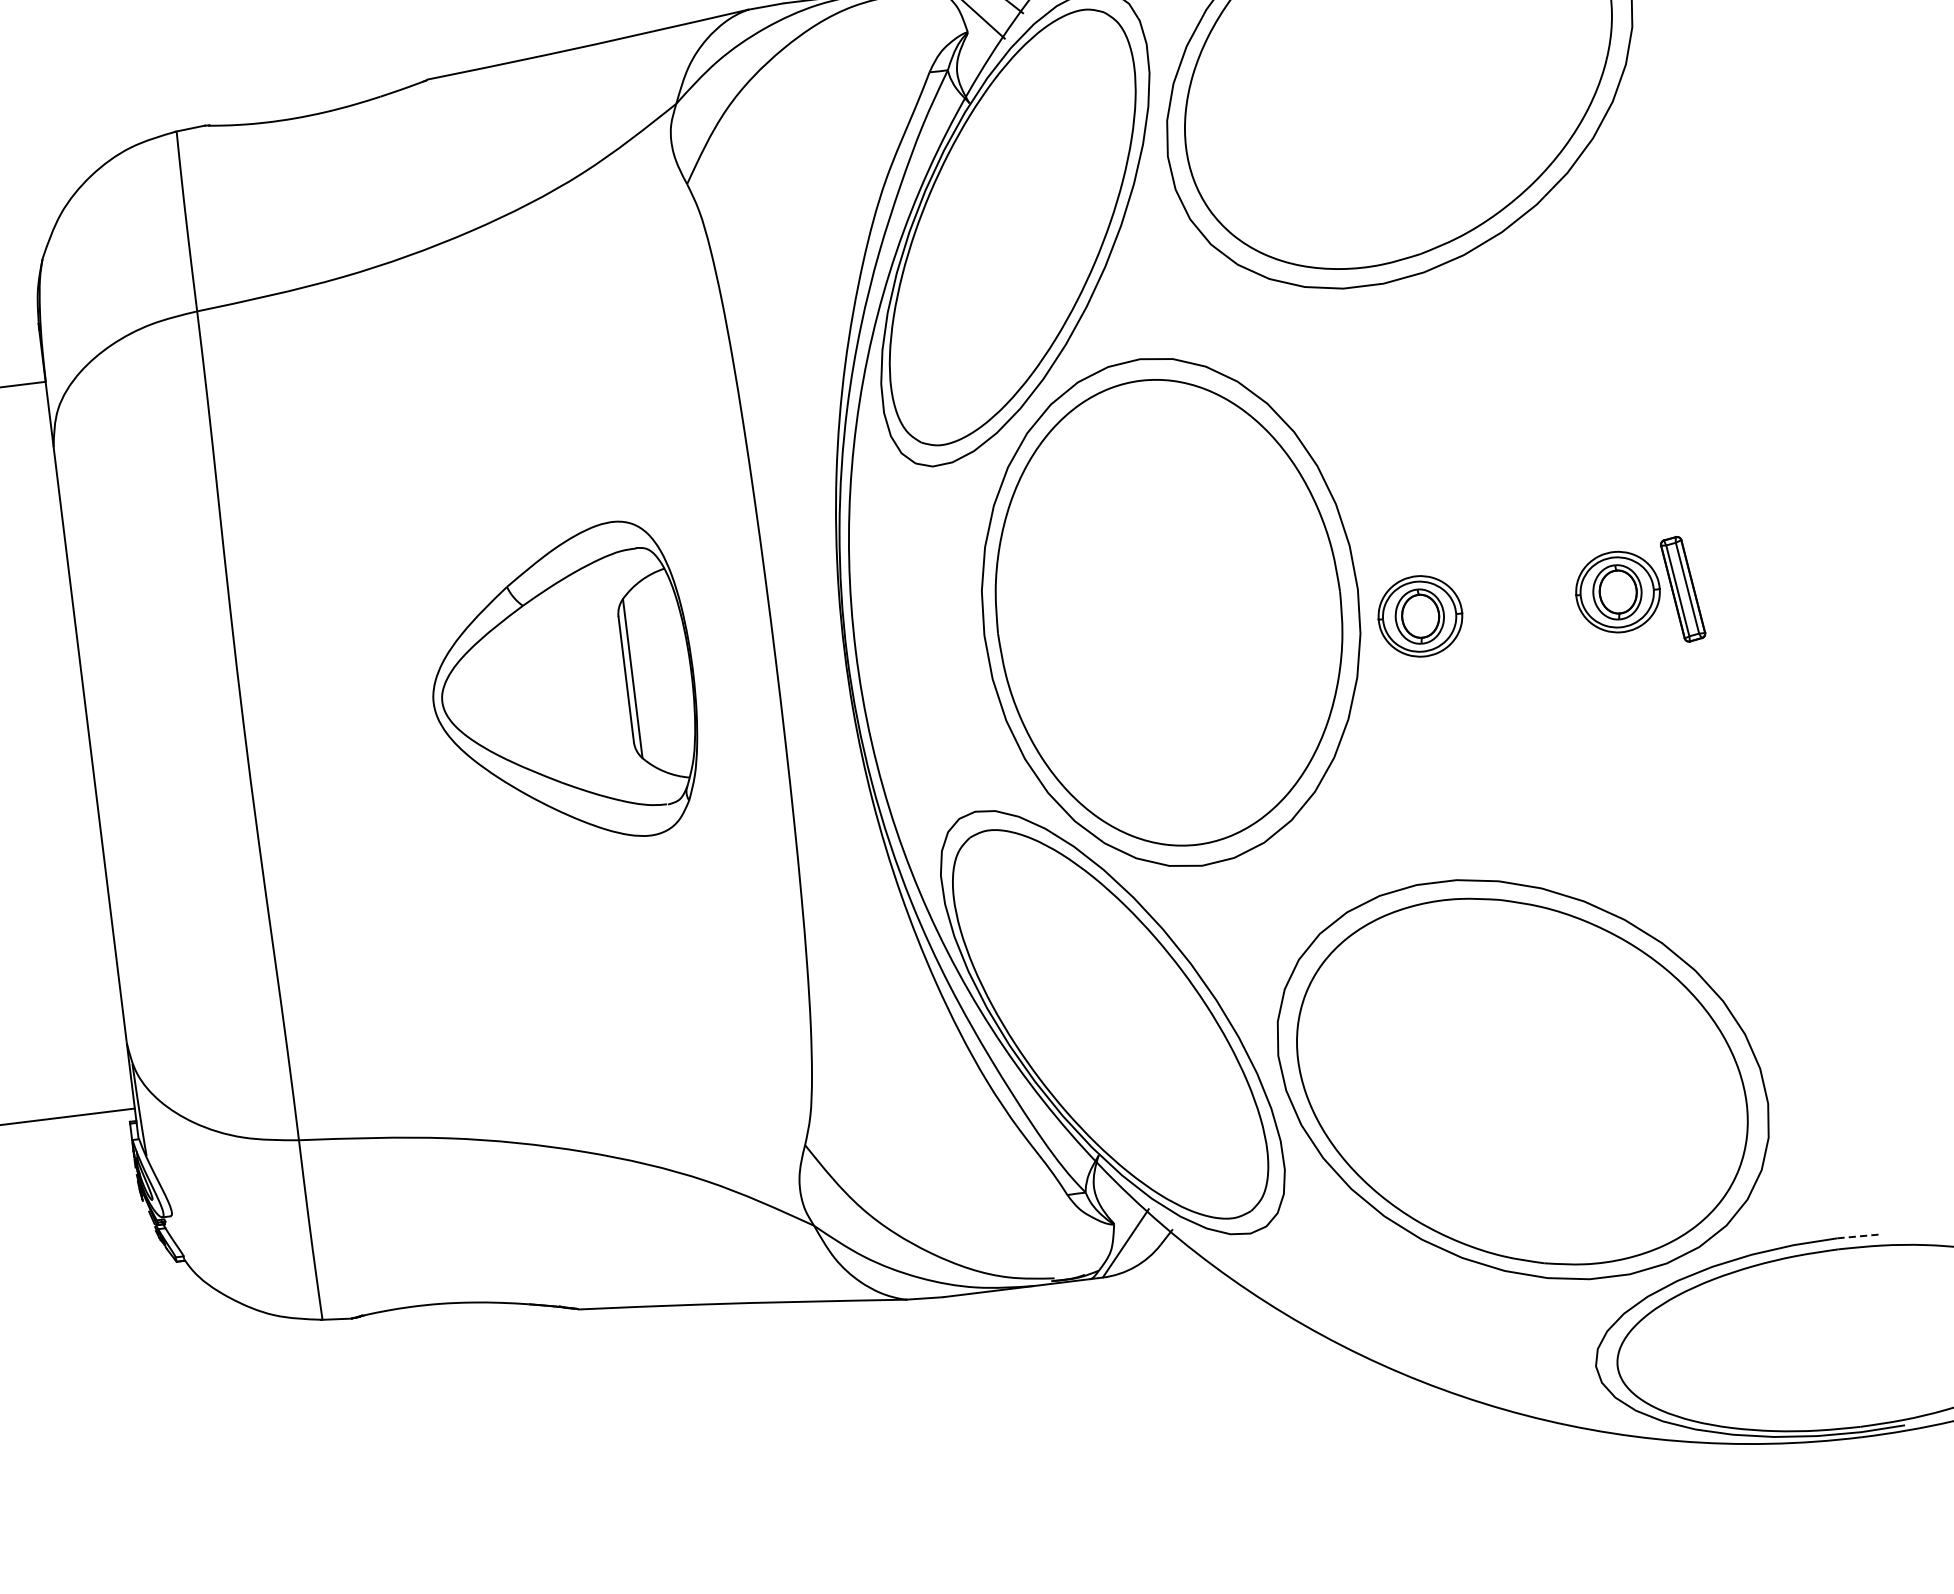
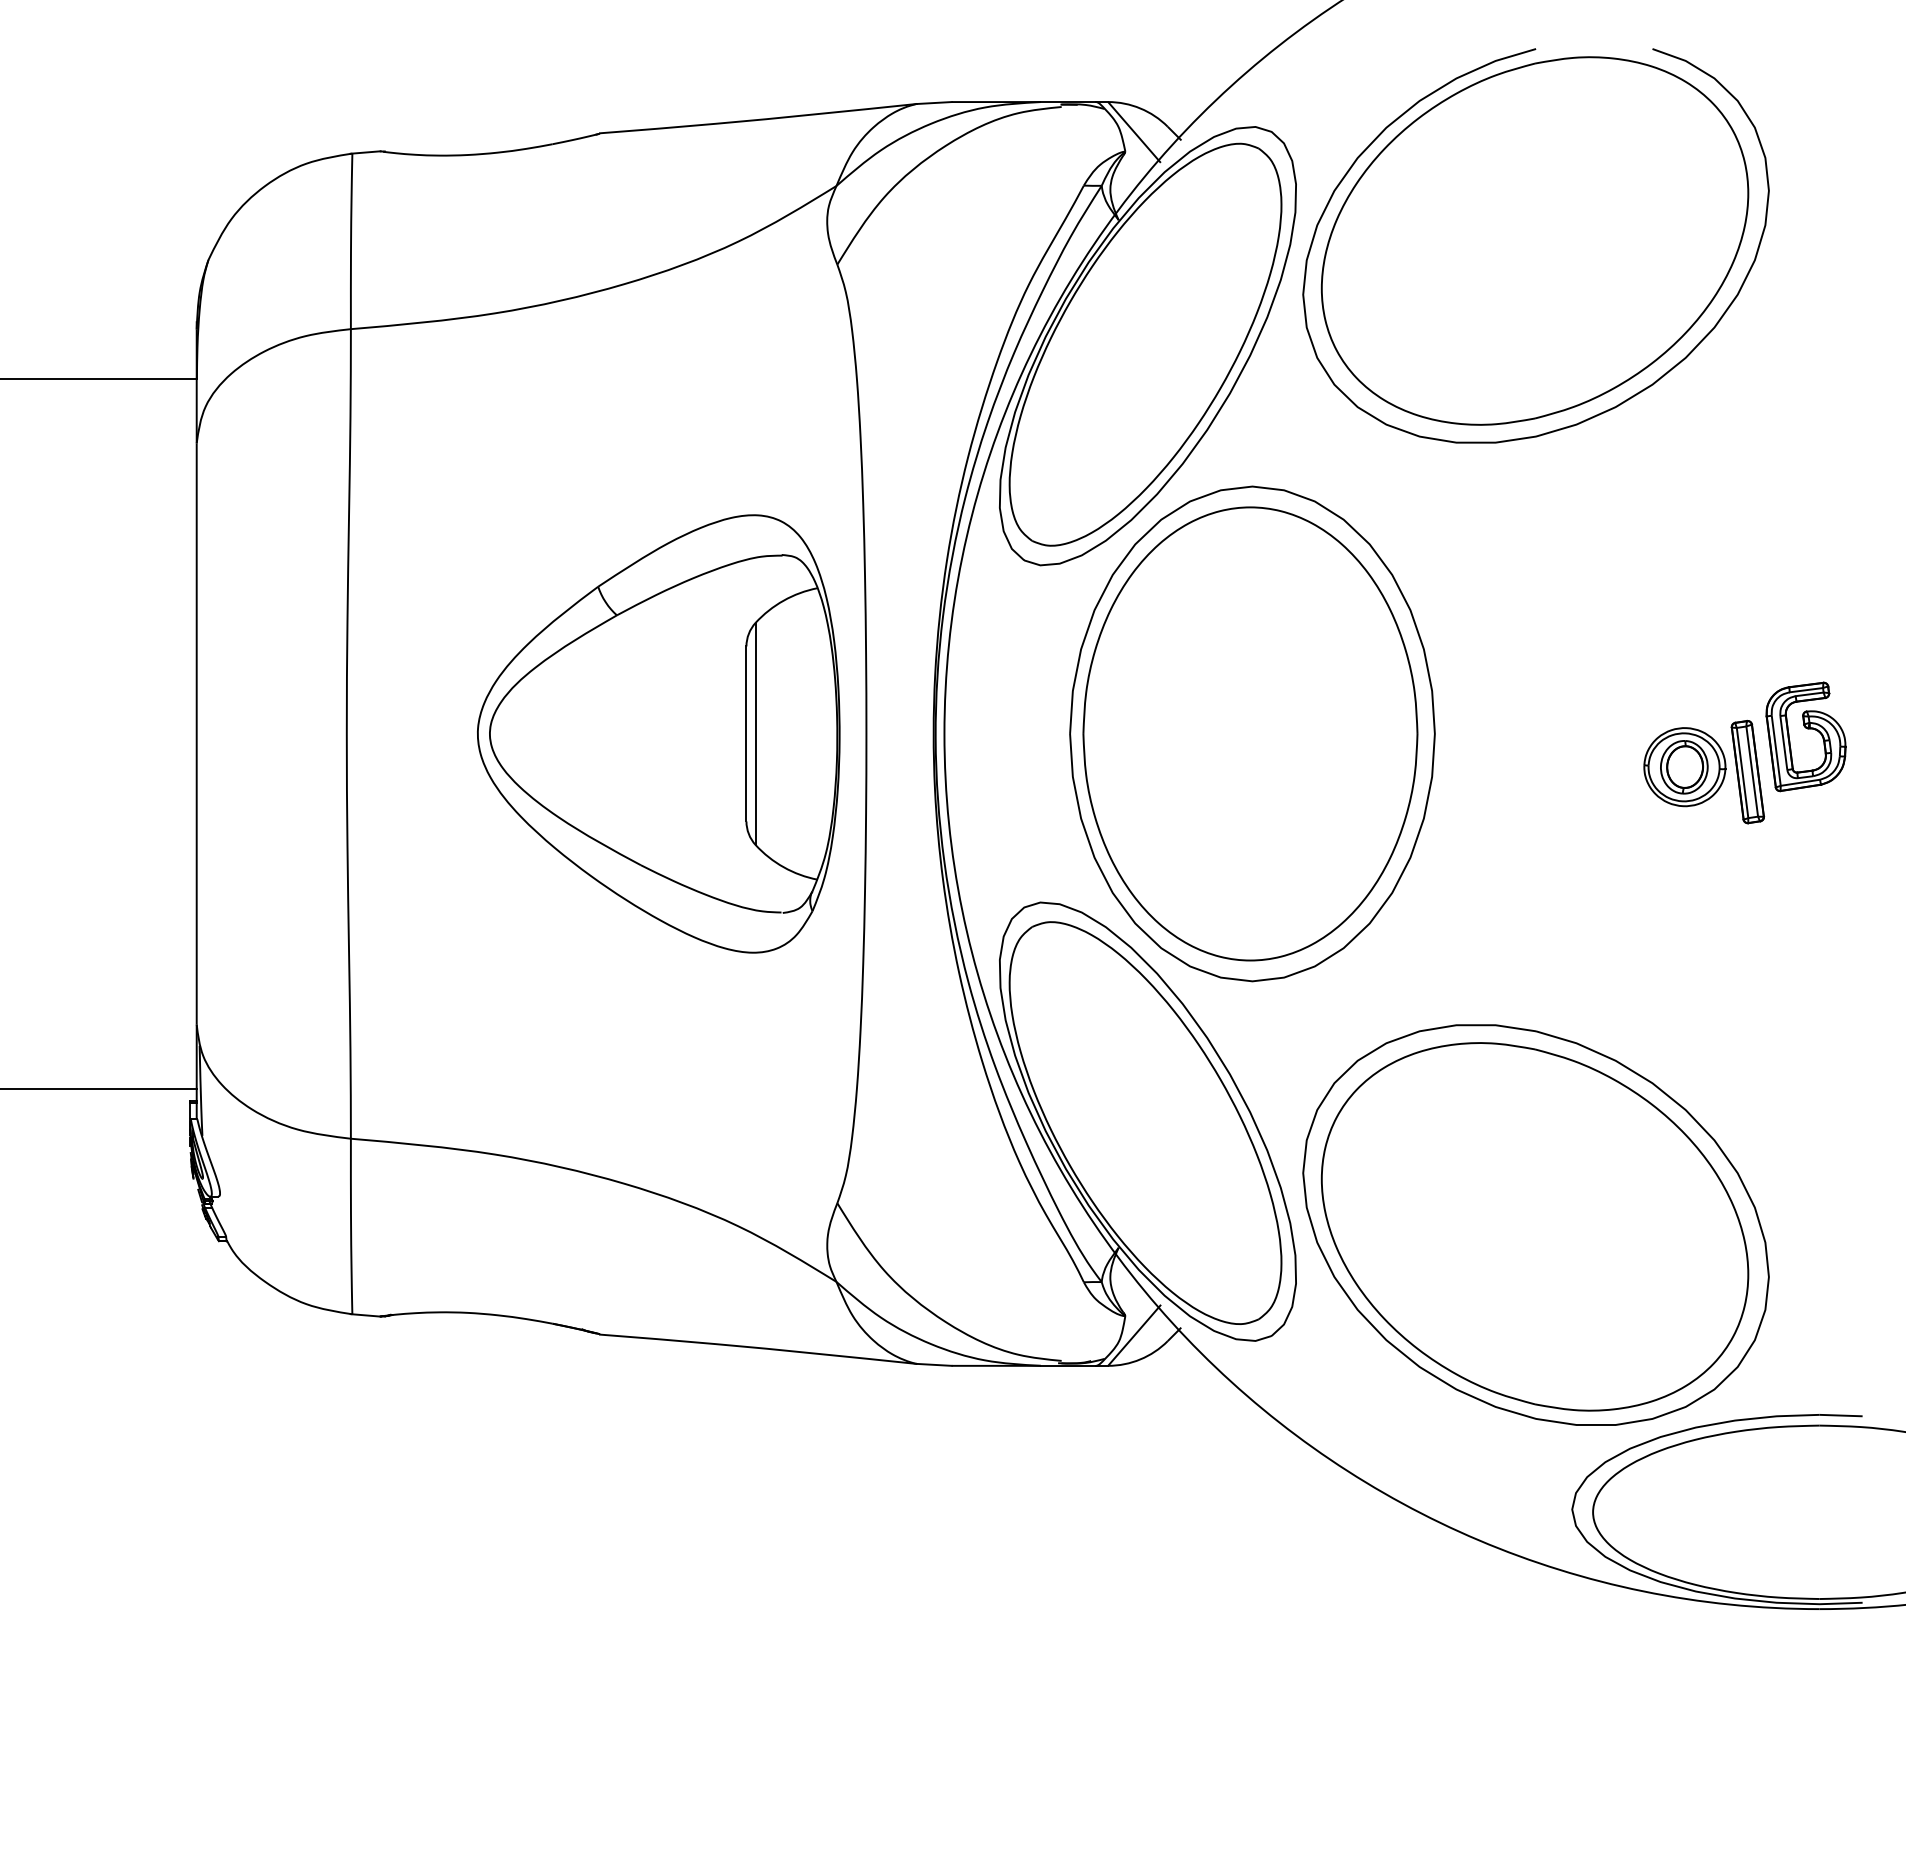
part: (1738, 538) -> (1807, 729), added
part: (1420, 616) -> (1491, 767), removed
part: (562, 686) -> (658, 733), size x1.43
line: (1859, 1236) -> (1841, 1415), dashed -> solid

